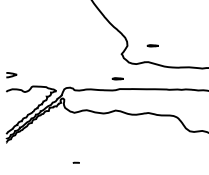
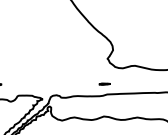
part: (152, 45) -> (138, 48), removed

